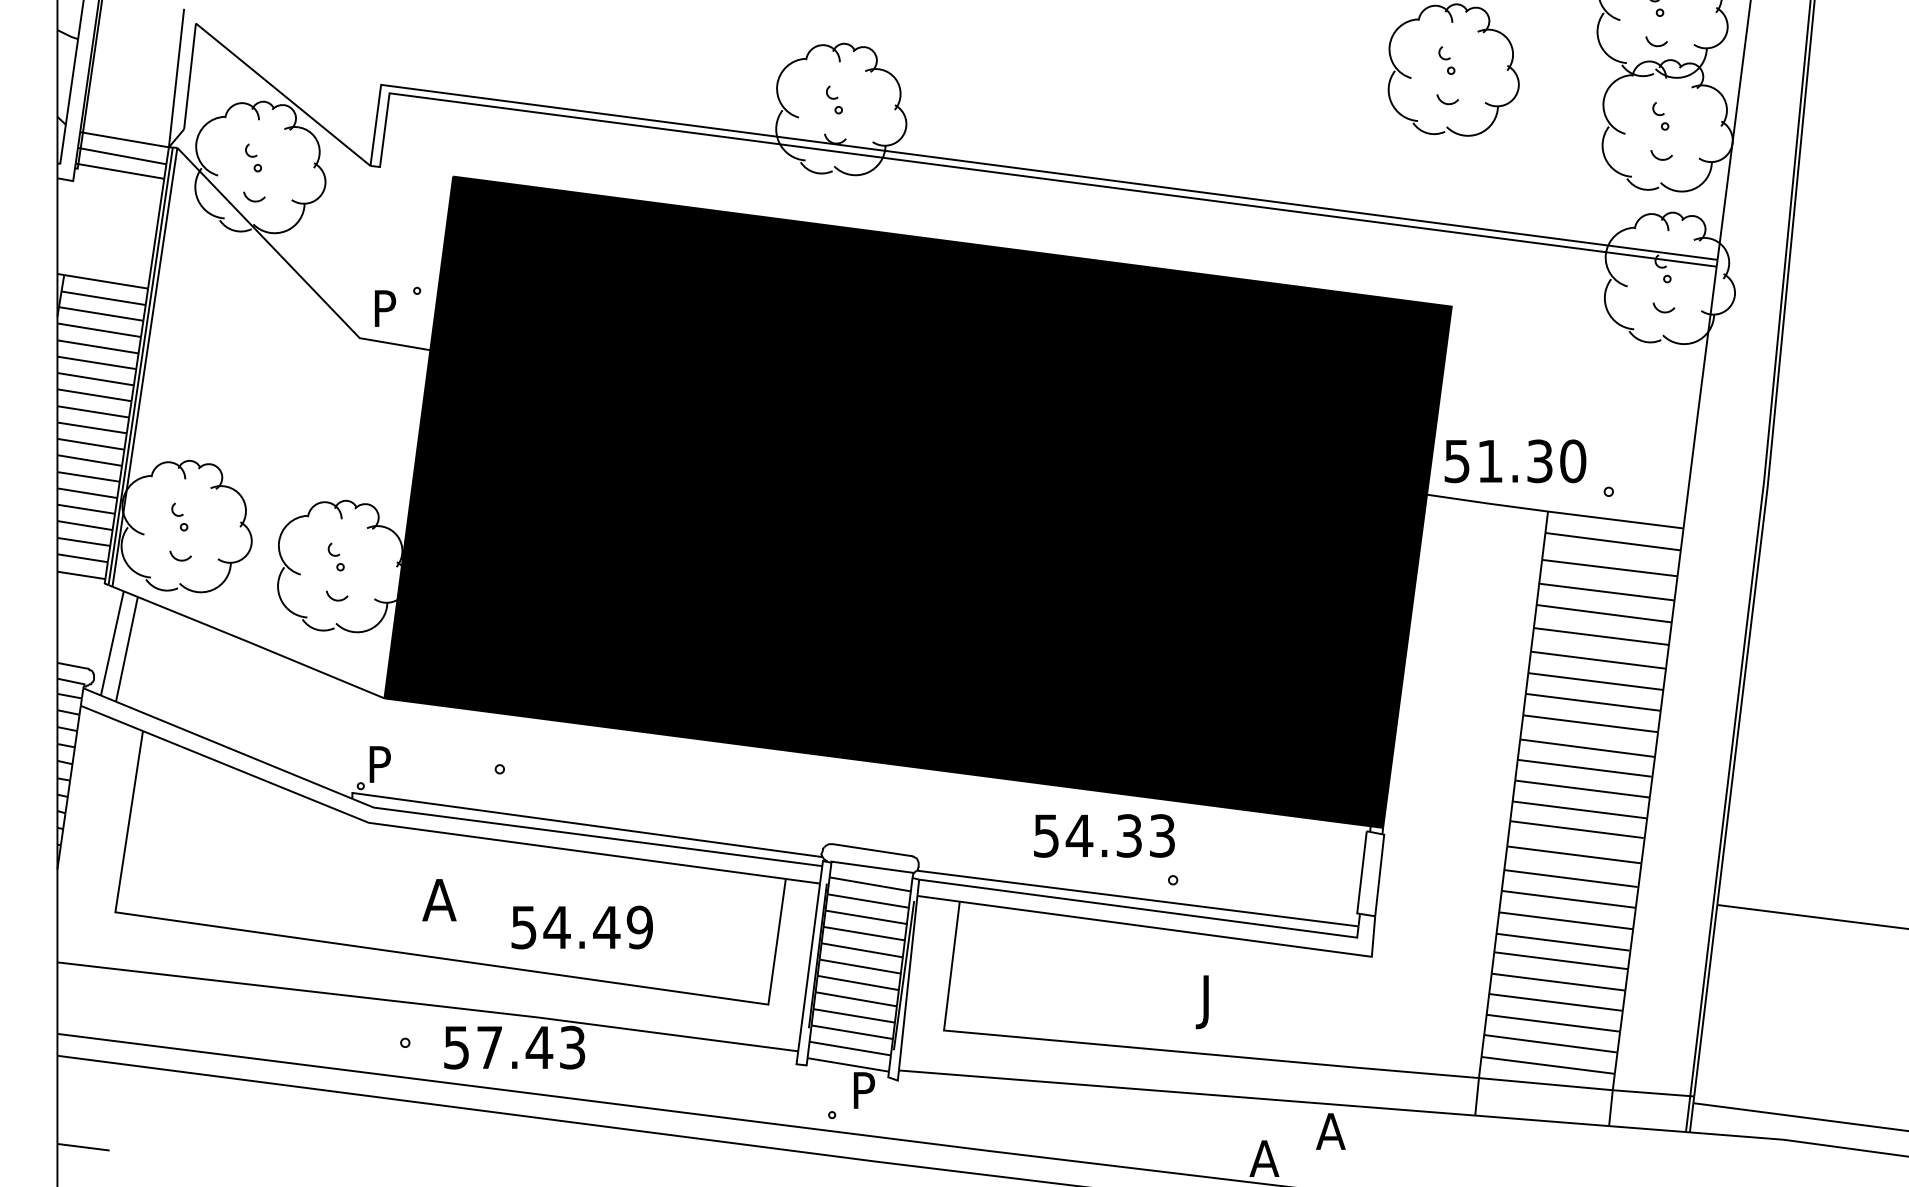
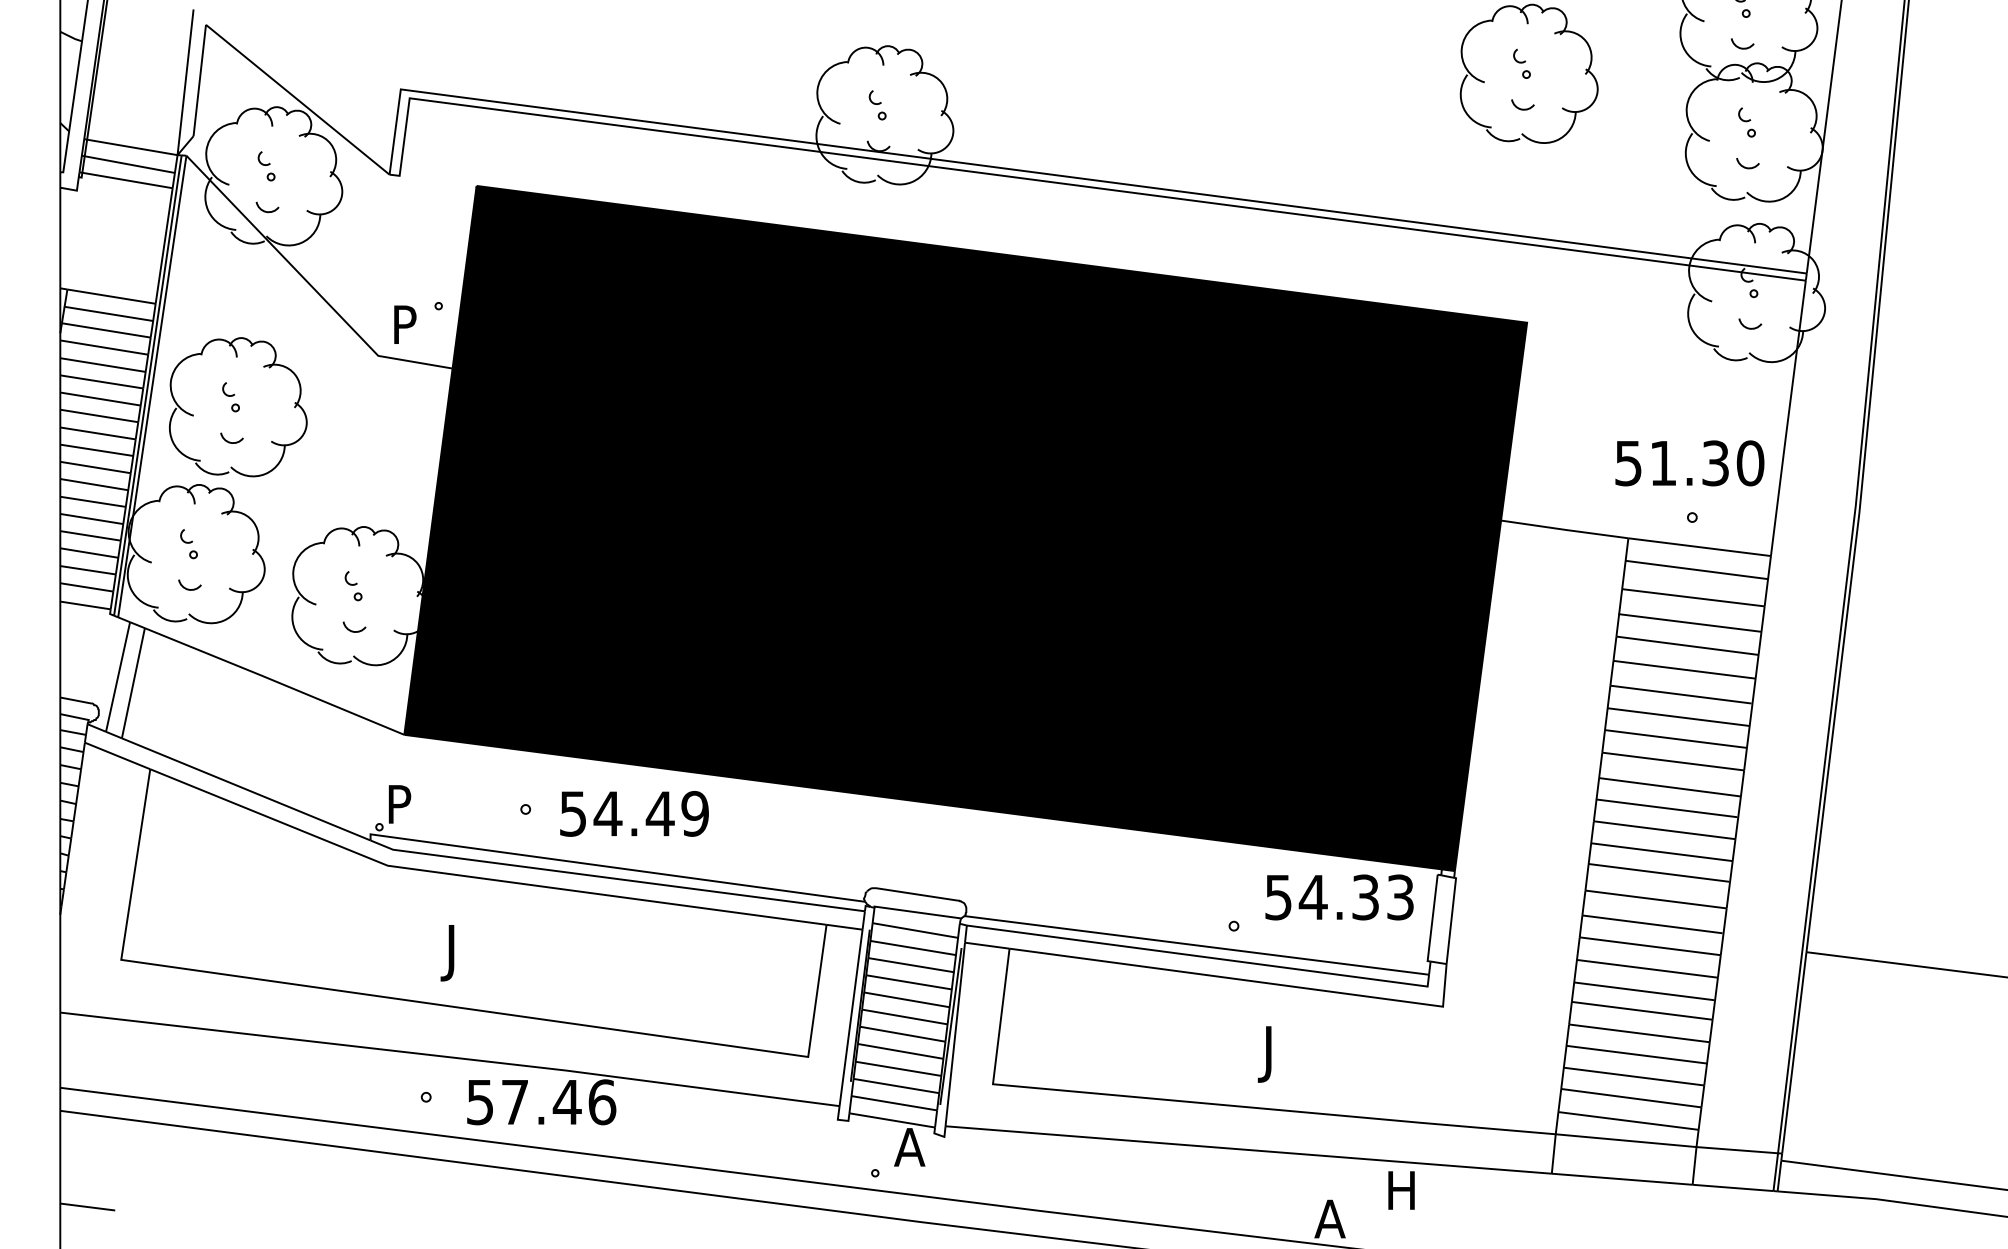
part: (226, 386) -> (238, 406), added
text: (1515, 461) -> (1689, 463), moved
text: (1104, 835) -> (1339, 896), moved
text: (437, 905) -> (460, 952), A -> J
text: (581, 927) -> (633, 813), moved
text: (572, 1047) -> (602, 1102), 57.43 -> 57.46
text: (864, 1090) -> (909, 1147), P -> A
text: (1330, 1131) -> (1399, 1190), A -> H

